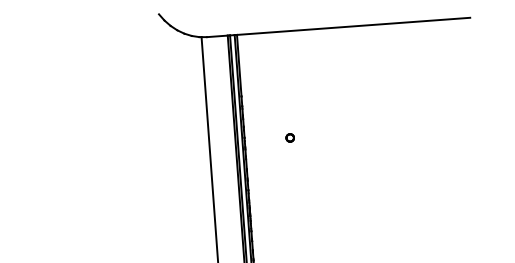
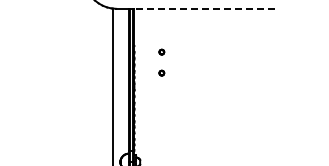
line: (352, 25) -> (204, 8), solid -> dashed
part: (286, 102) -> (161, 51), added

